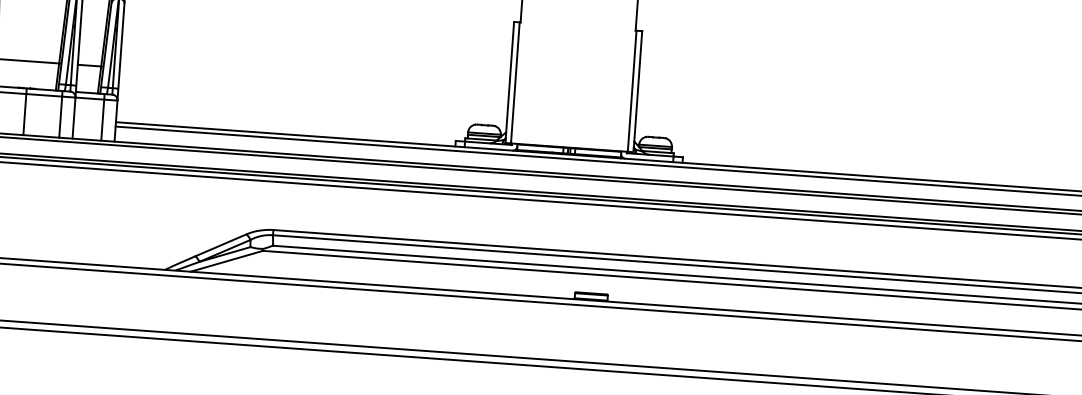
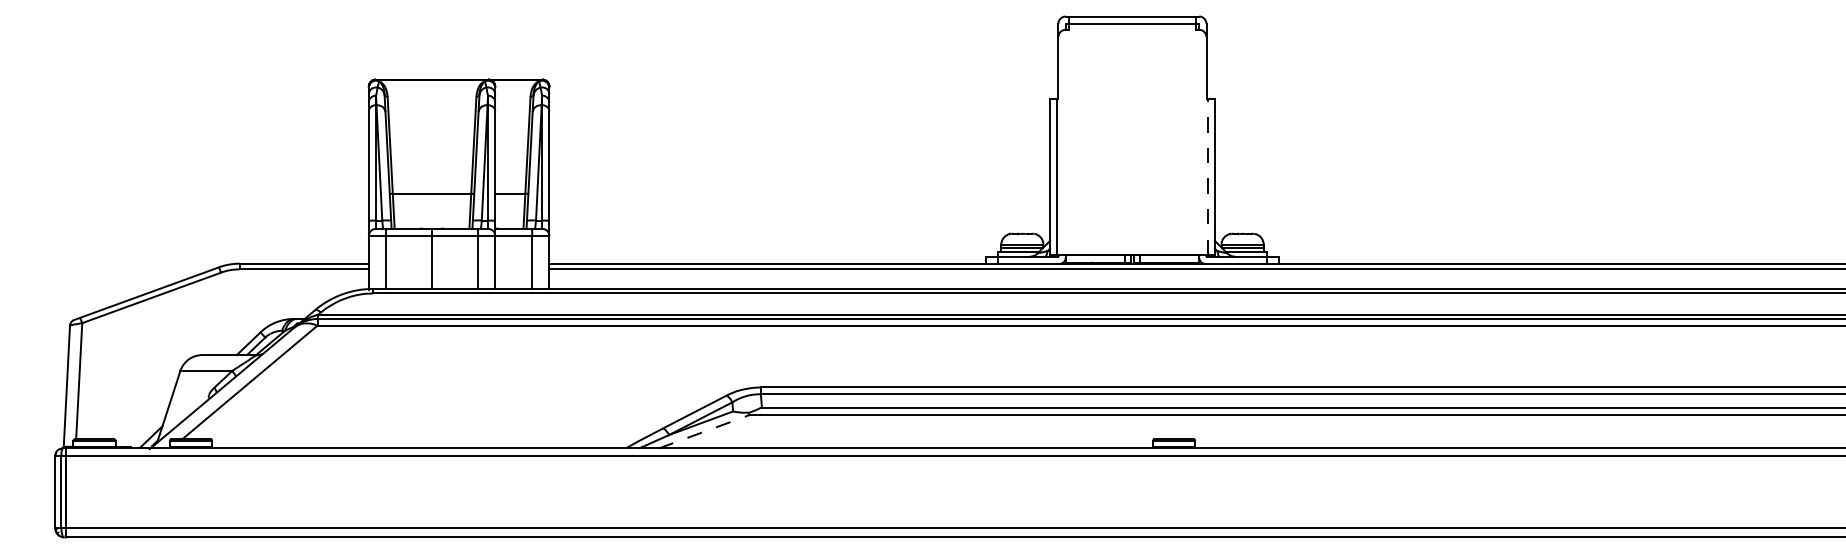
line: (632, 91) -> (1207, 176), solid -> dashed
line: (227, 261) -> (704, 431), solid -> dashed

